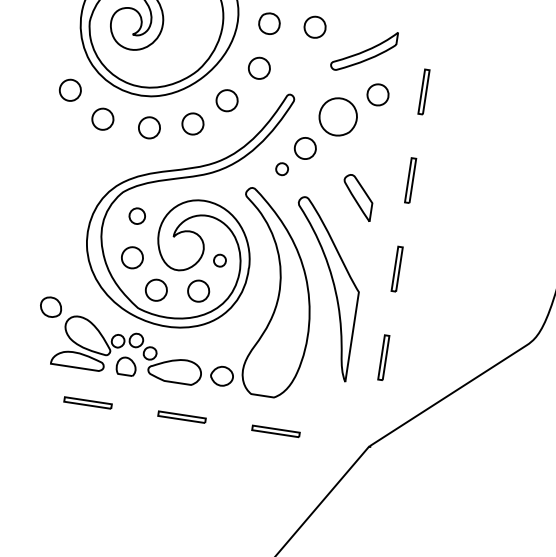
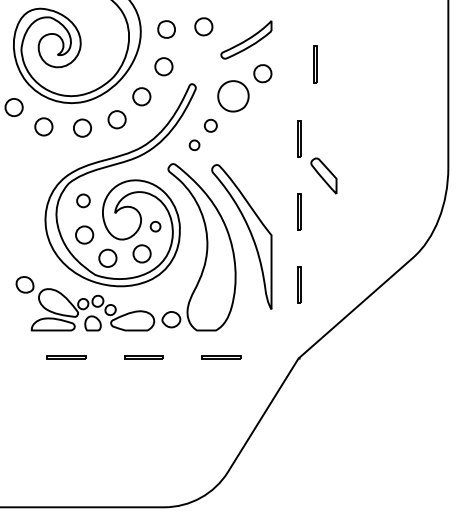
line: (422, 91) -> (314, 64), moved
part: (305, 148) -> (210, 125), size x0.7
part: (357, 196) -> (323, 175), moved

